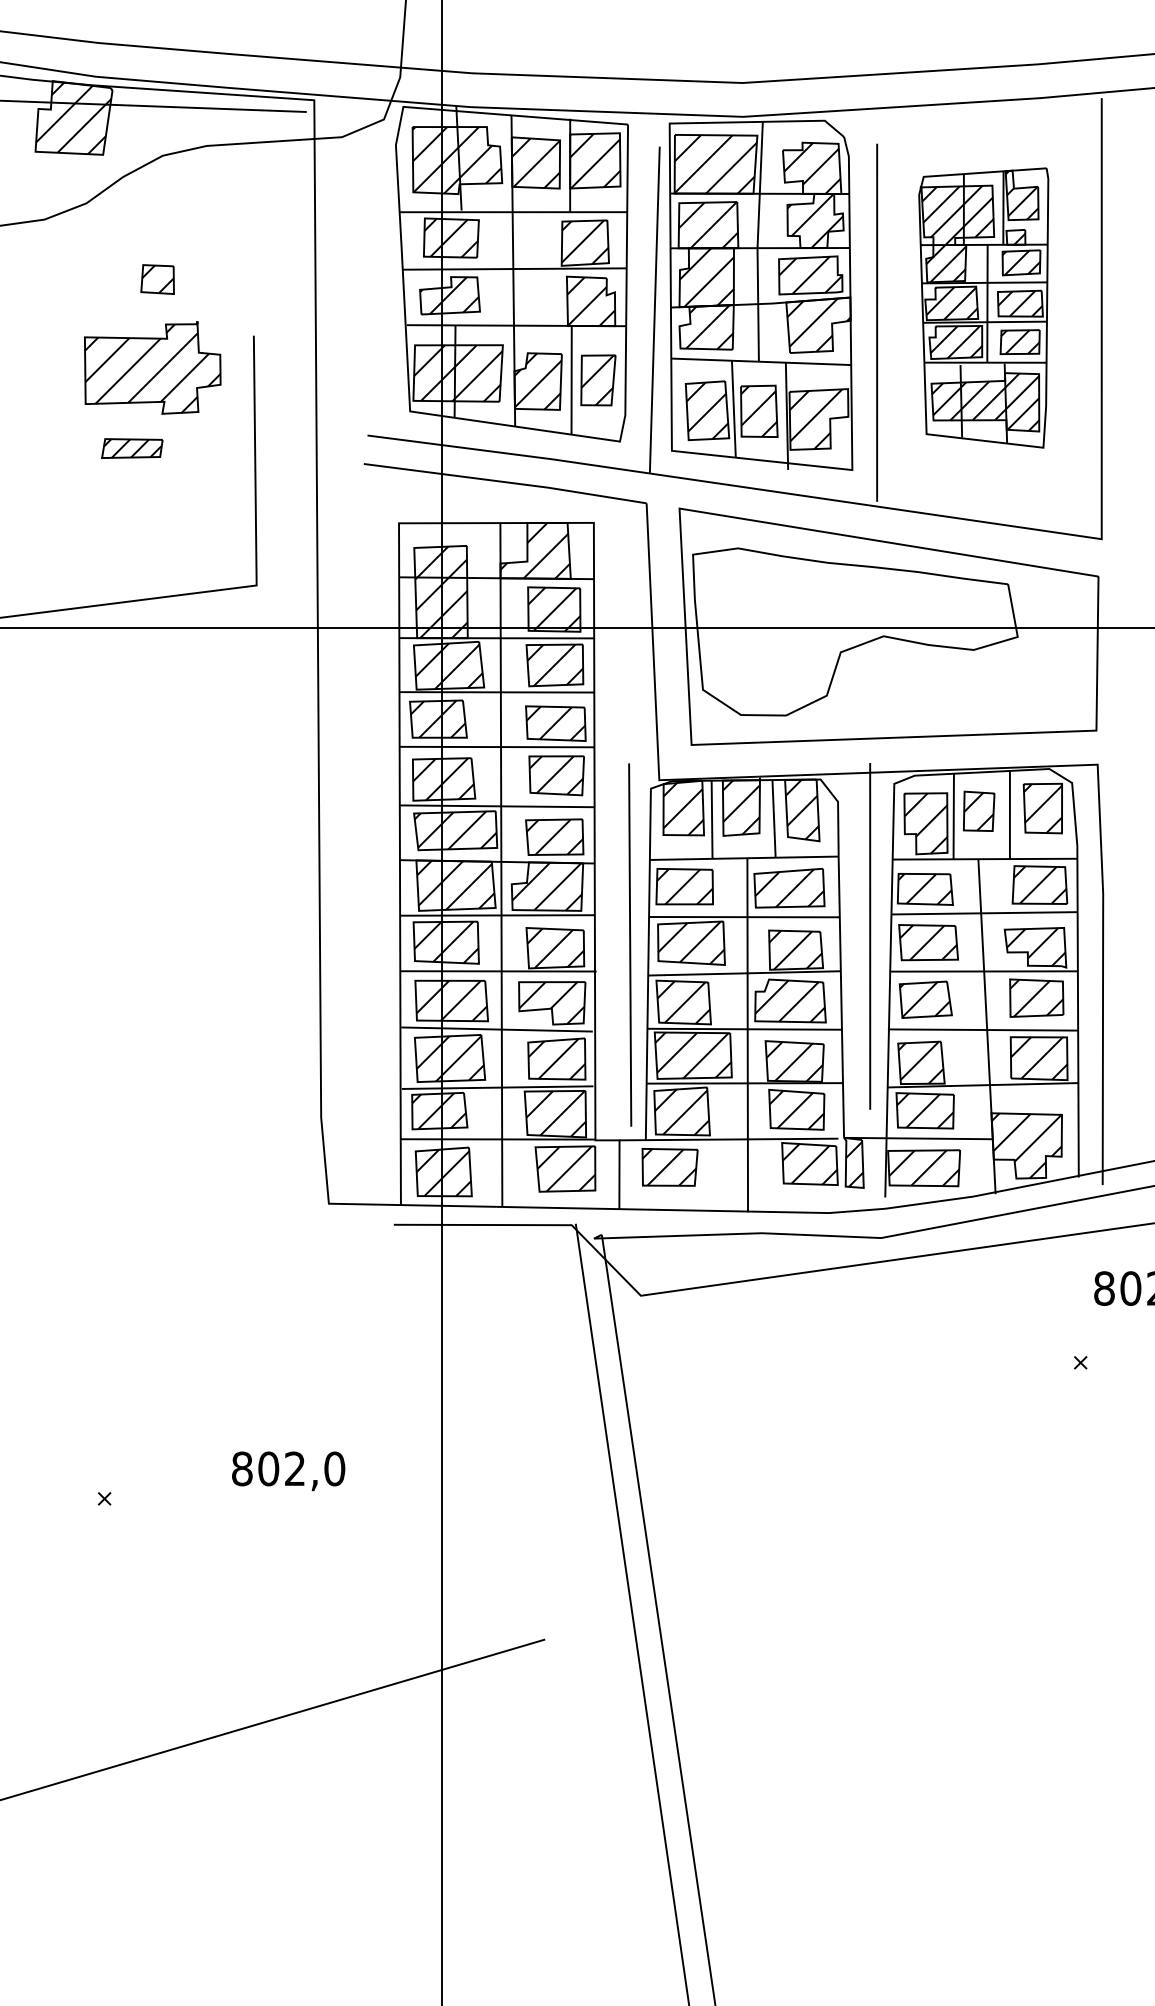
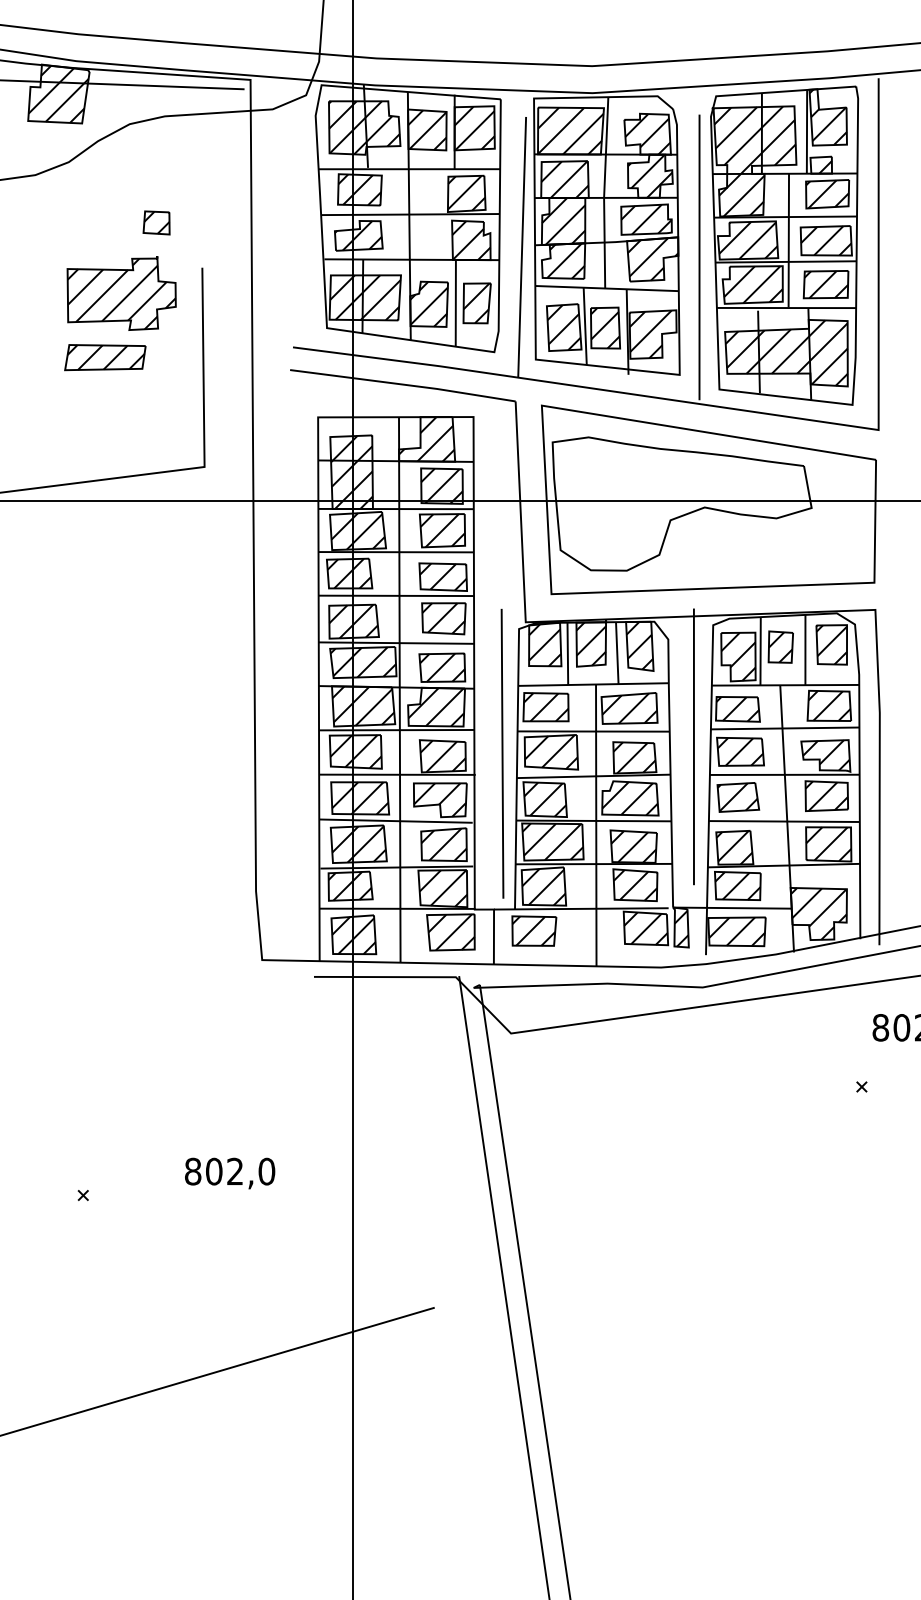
part: (157, 278) -> (156, 222), moved
part: (983, 307) -> (784, 245), size x1.43
part: (132, 448) -> (105, 357), size x1.67

